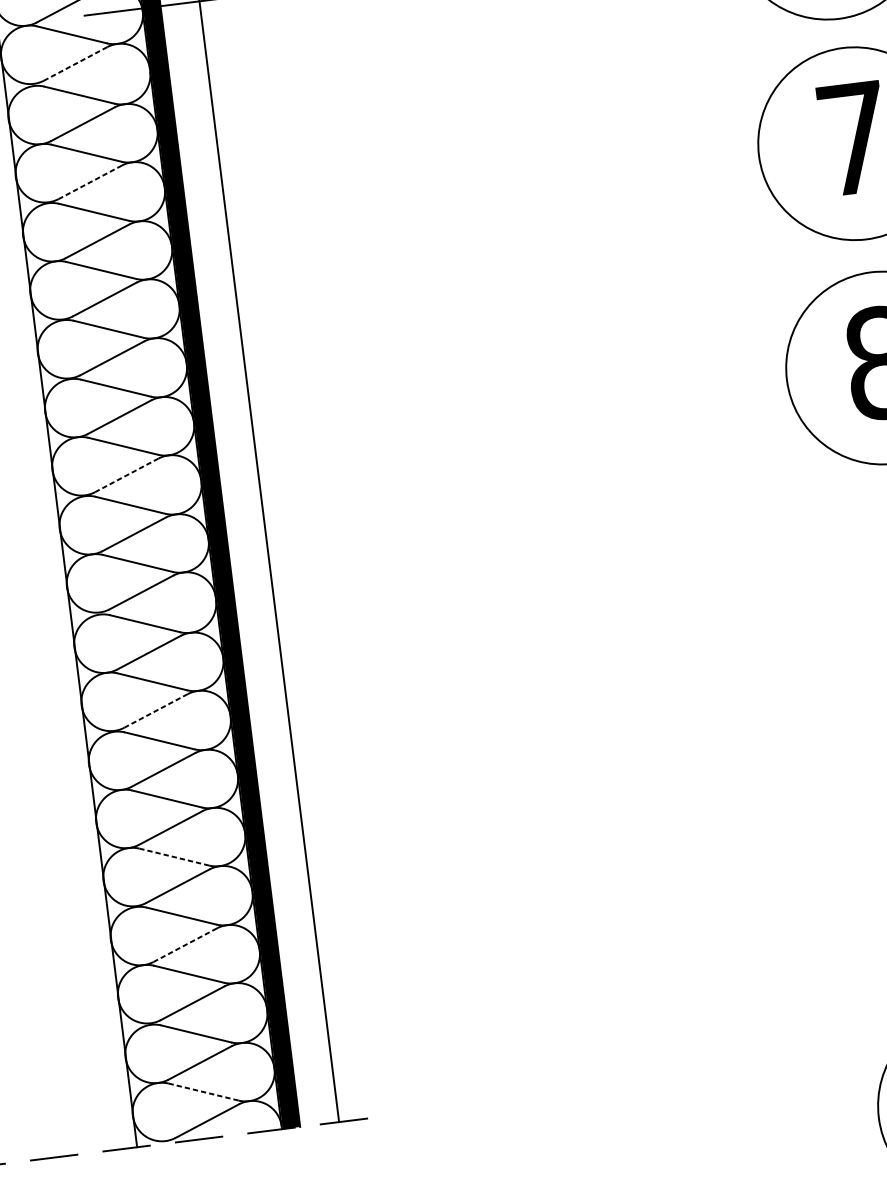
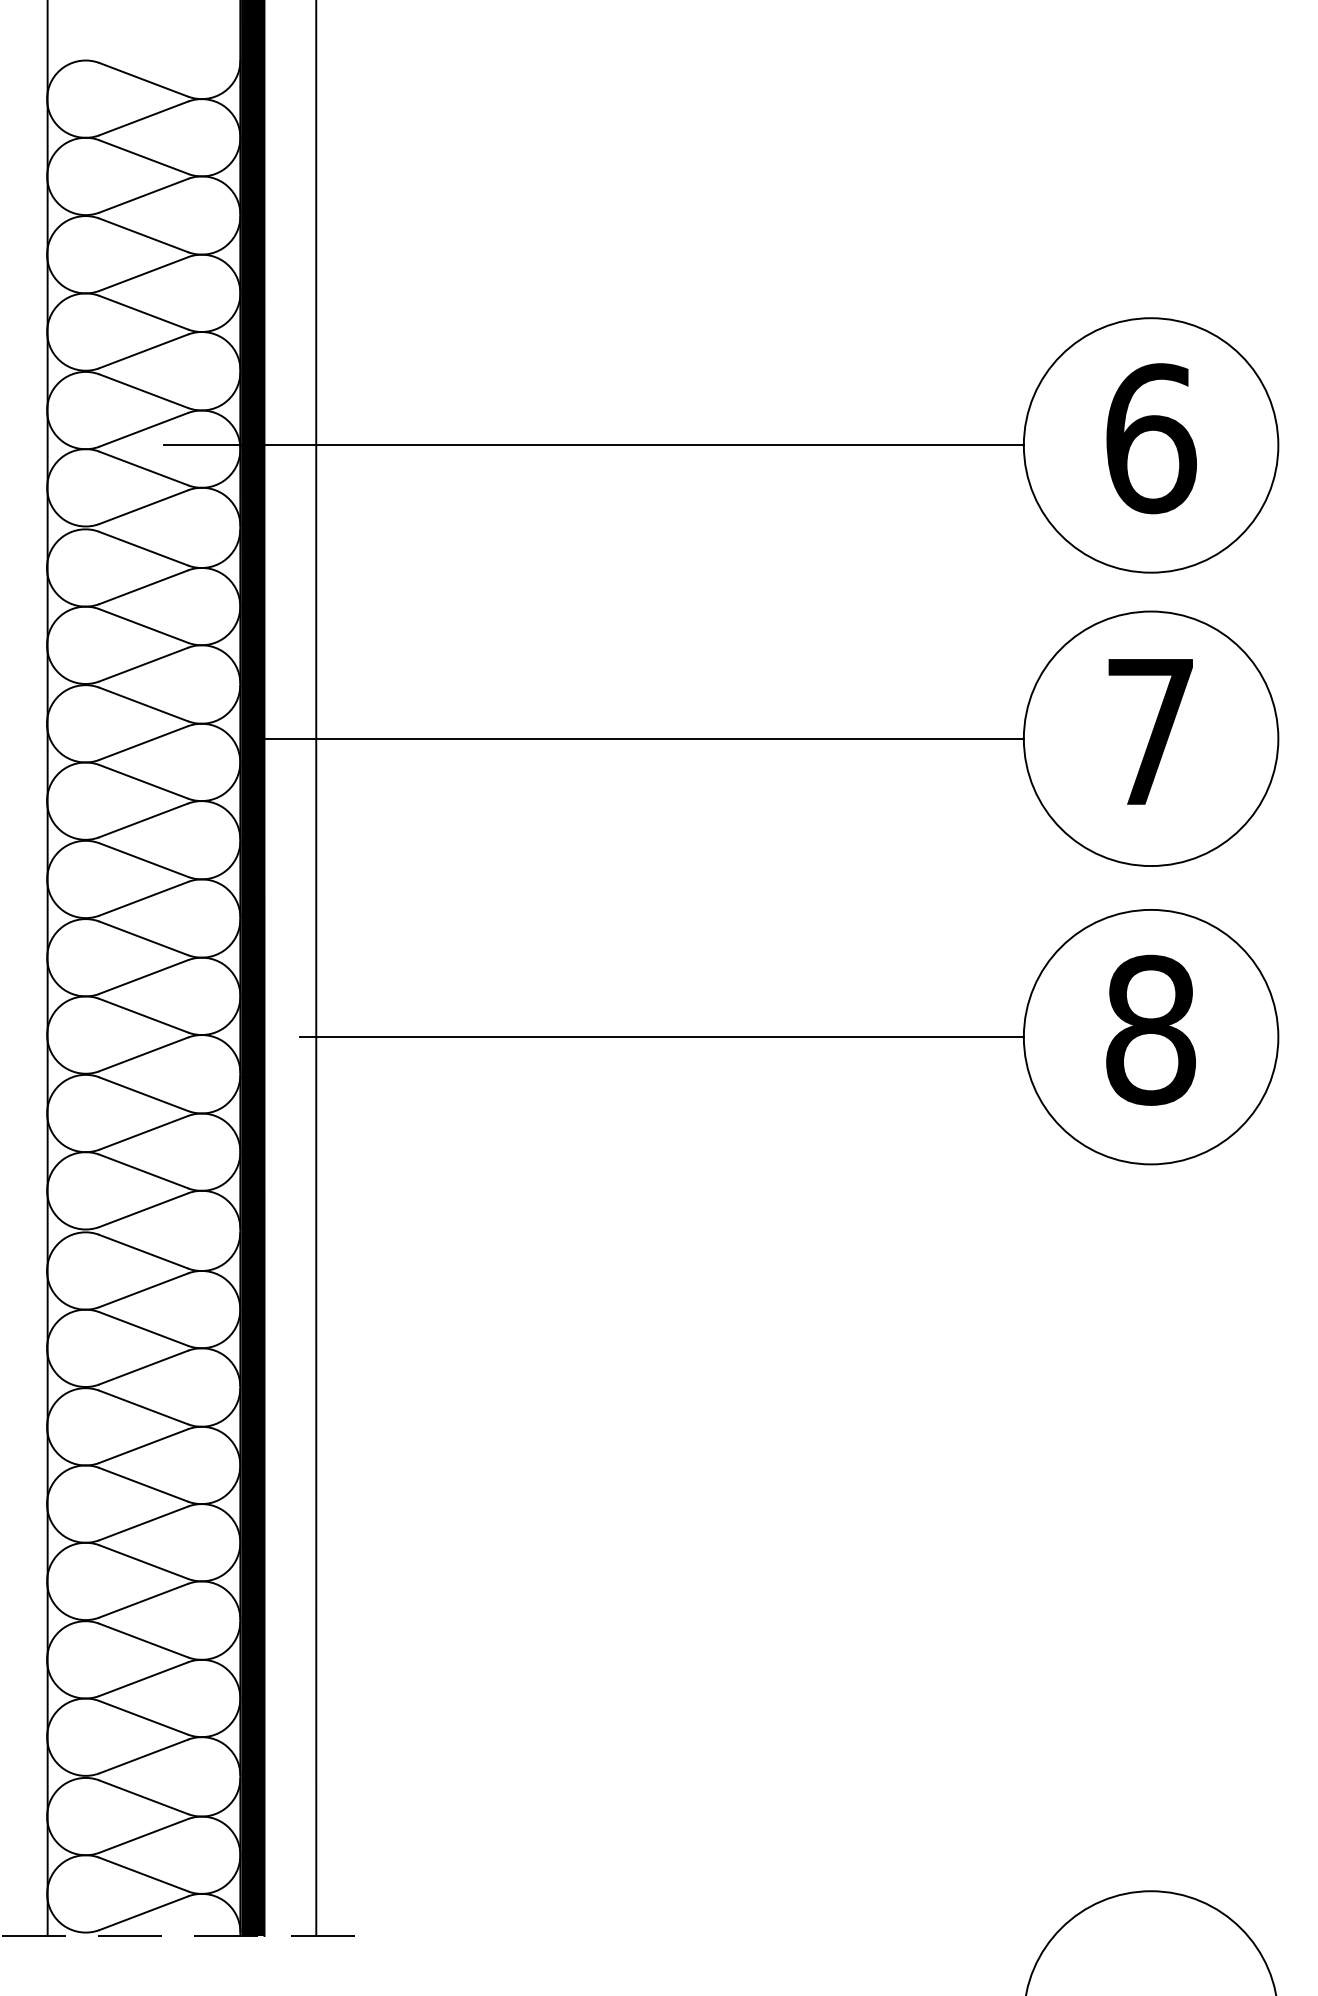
line: (75, 64) -> (143, 507), dashed -> solid
line: (90, 182) -> (143, 664), dashed -> solid
line: (472, 191) -> (643, 738), added
line: (514, 414) -> (661, 1037), added
line: (126, 475) -> (143, 1054), dashed -> solid
line: (155, 710) -> (143, 1367), dashed -> solid
line: (174, 856) -> (143, 1561), dashed -> solid
line: (185, 945) -> (143, 1679), dashed -> solid
line: (203, 1092) -> (143, 1874), dashed -> solid

